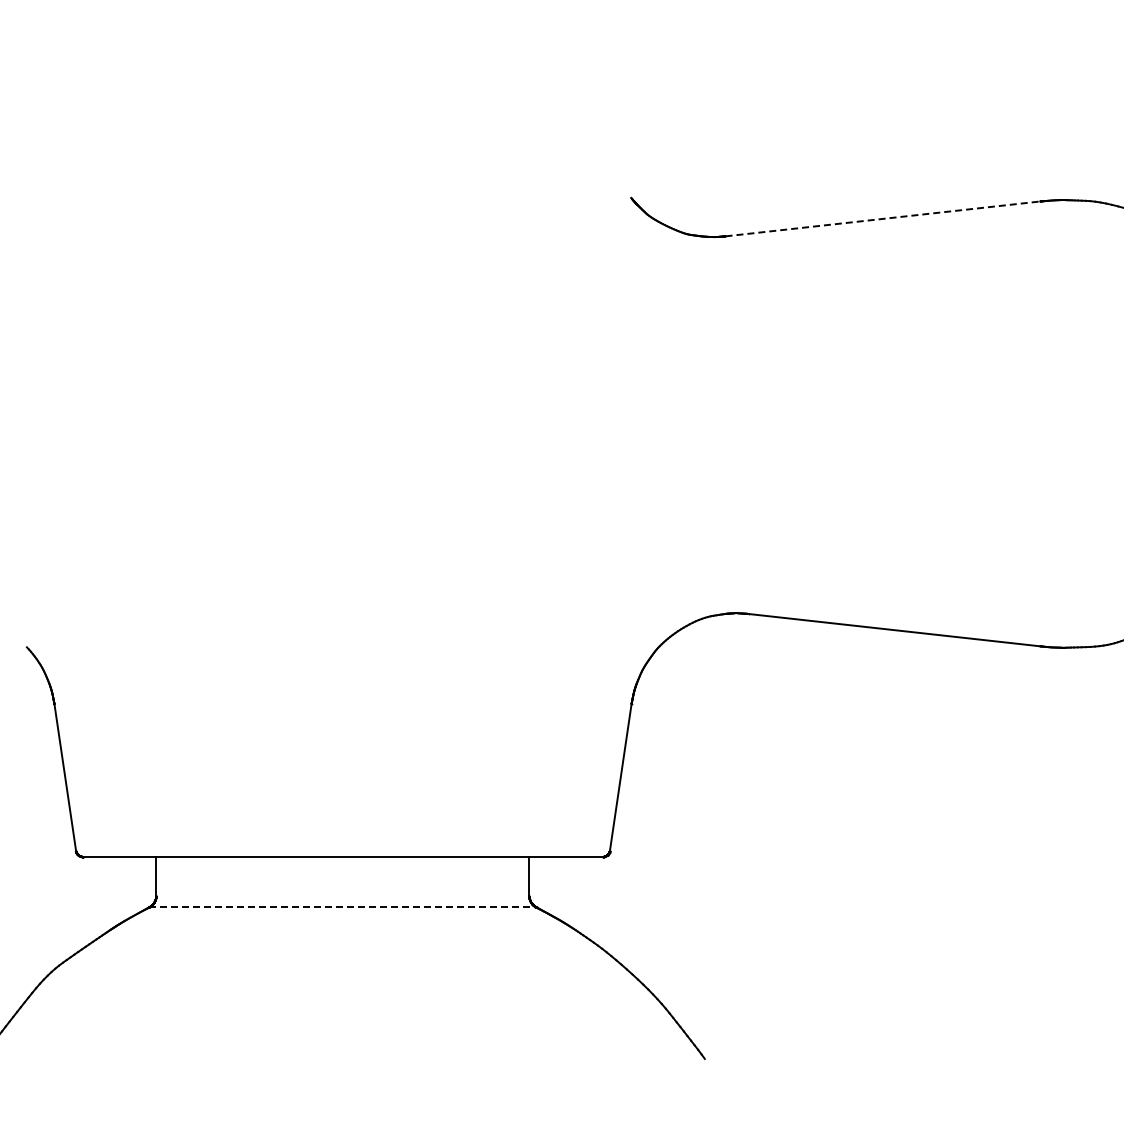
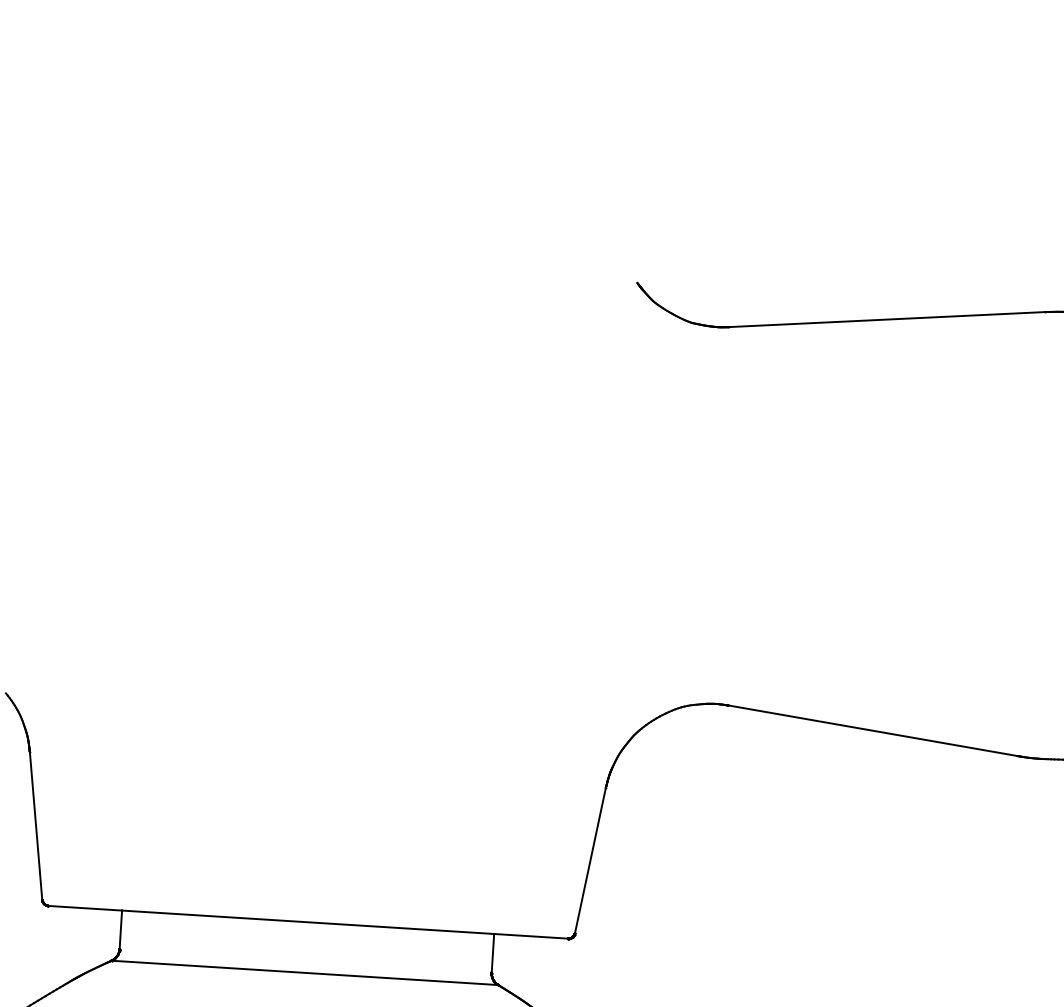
line: (883, 218) -> (887, 319), dashed -> solid
line: (342, 907) -> (304, 972), dashed -> solid

